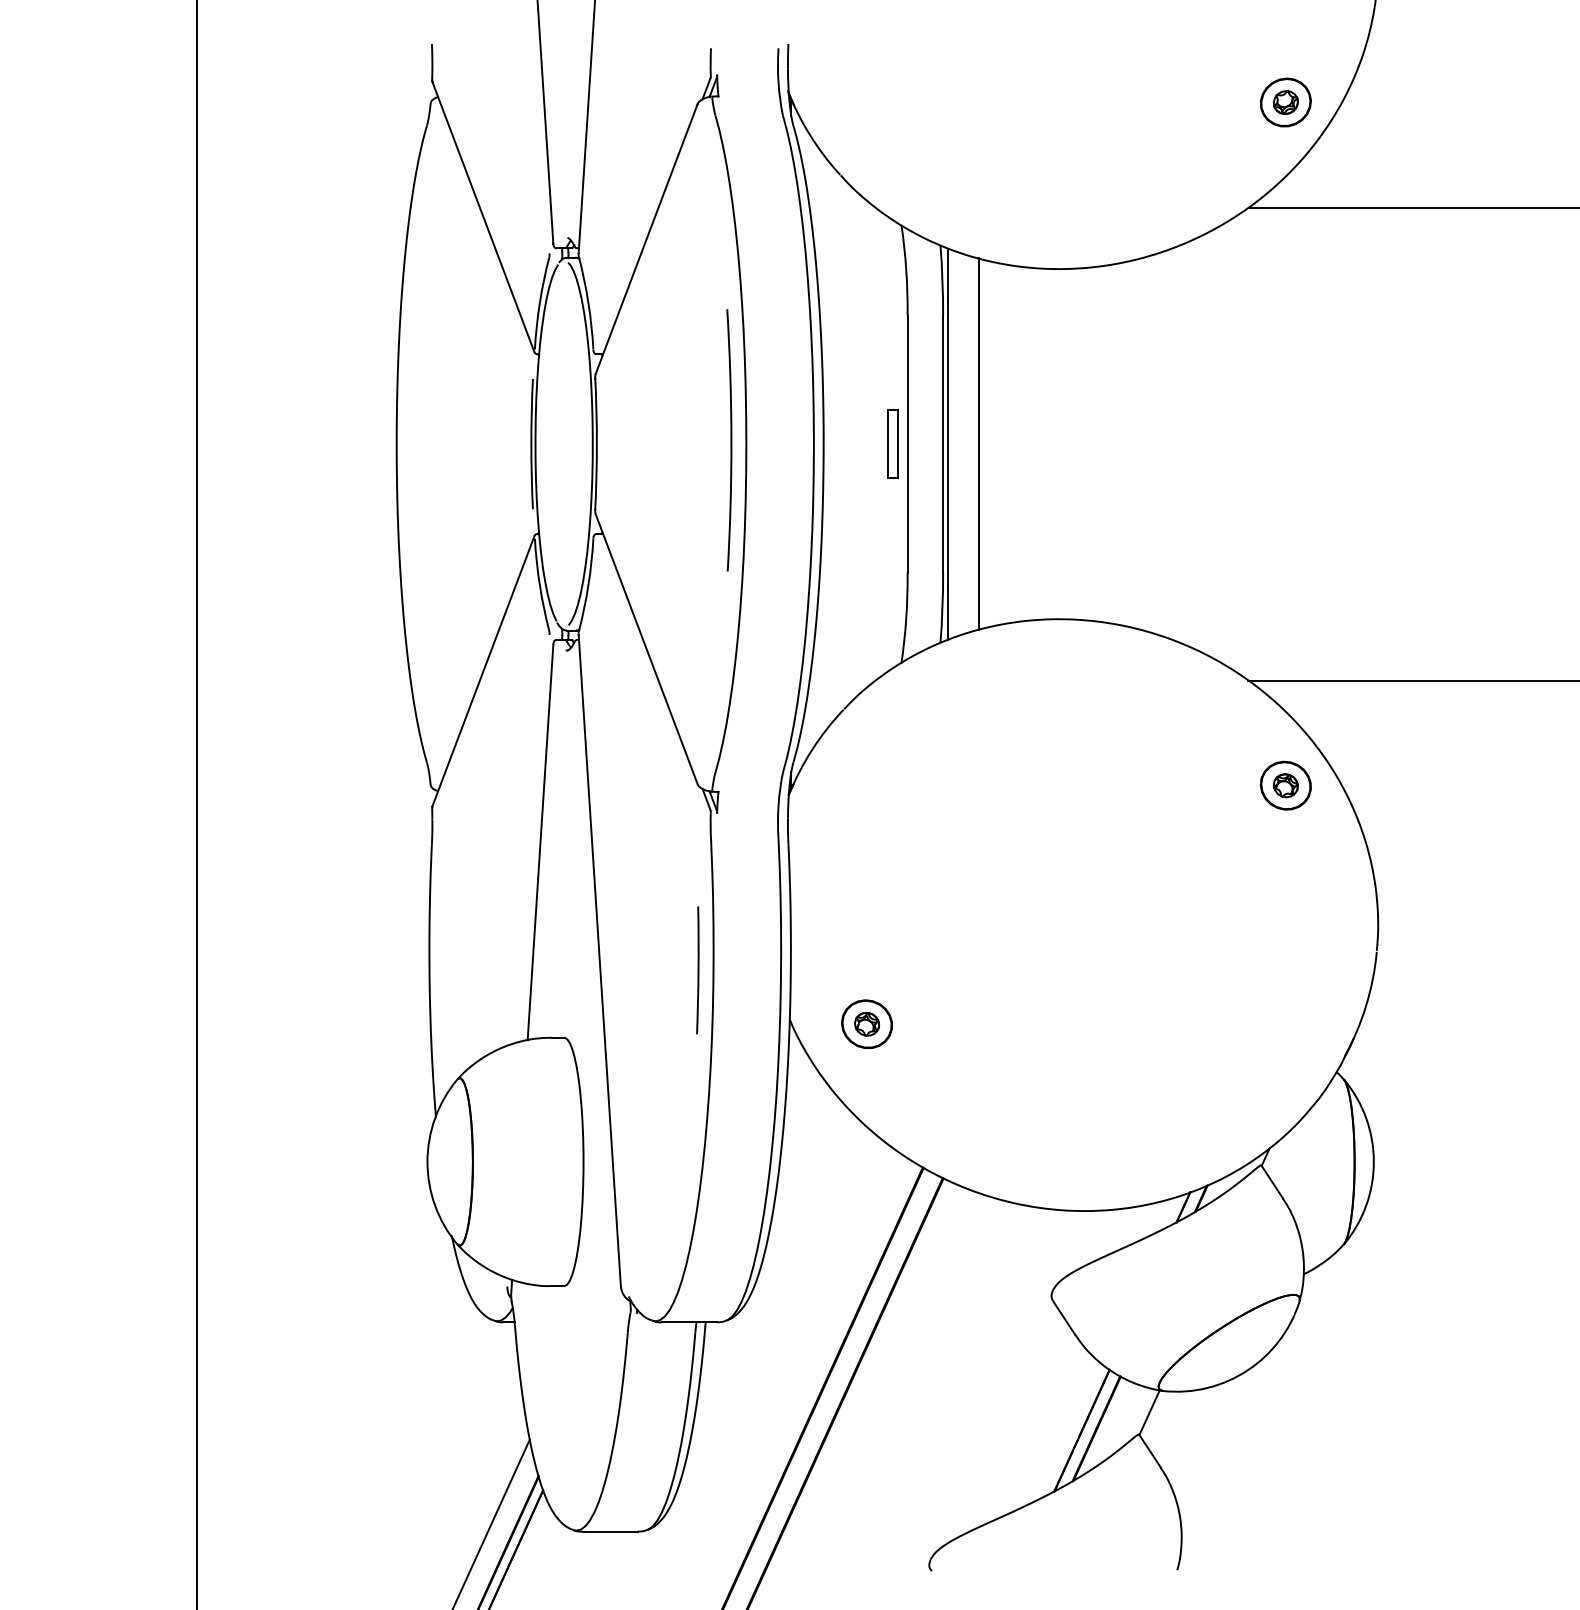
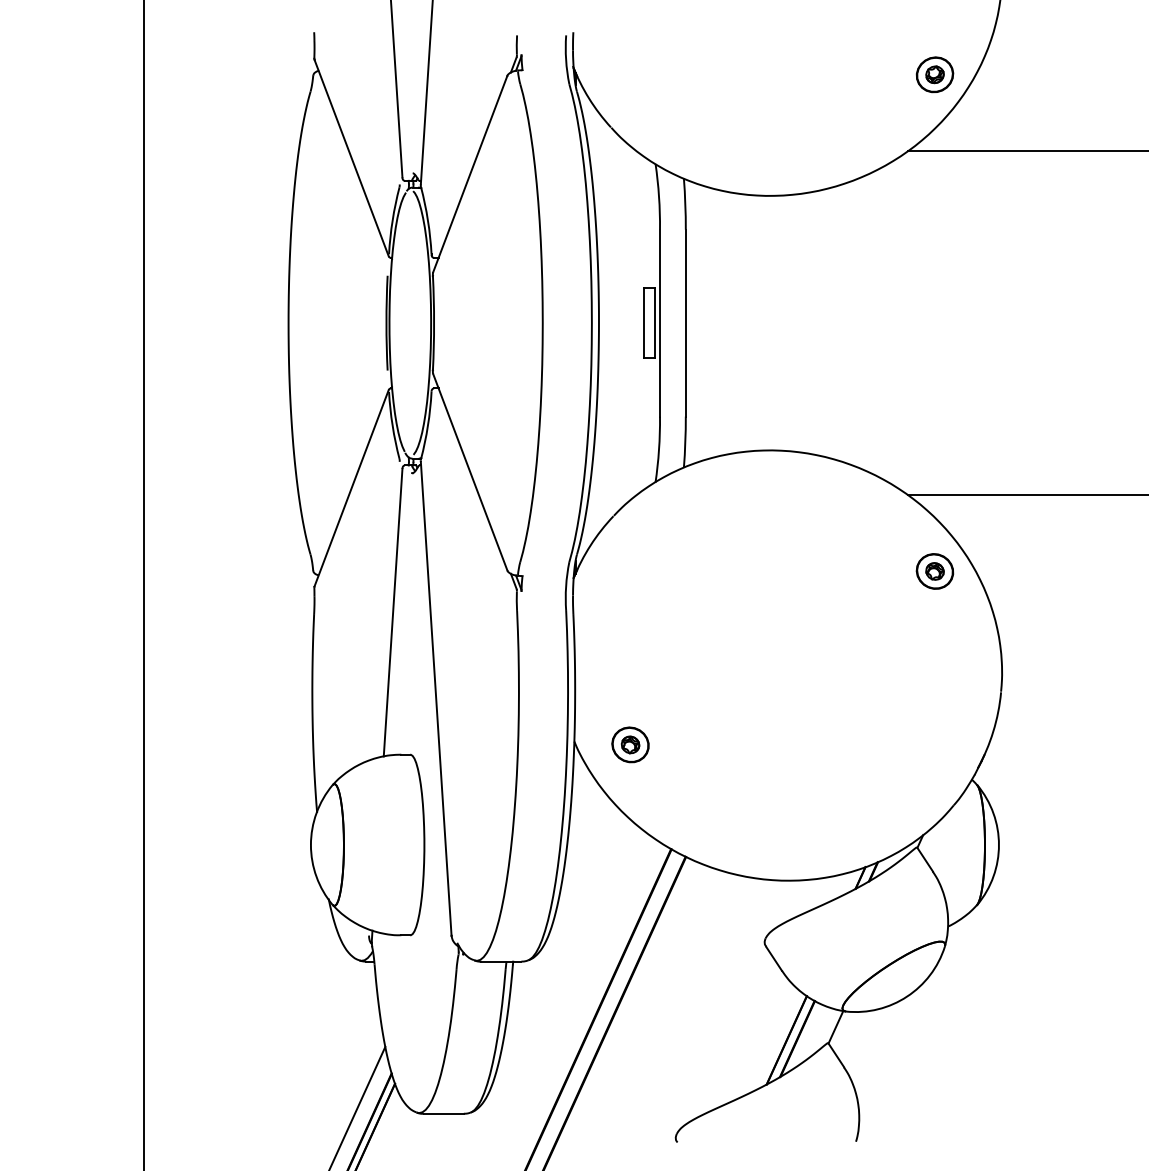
arc: (730, 440) -> (531, 320), removed
part: (892, 443) -> (649, 322), size x1.4
line: (947, 443) -> (689, 322), removed
line: (978, 443) -> (711, 322), removed
line: (697, 970) -> (507, 705), removed

